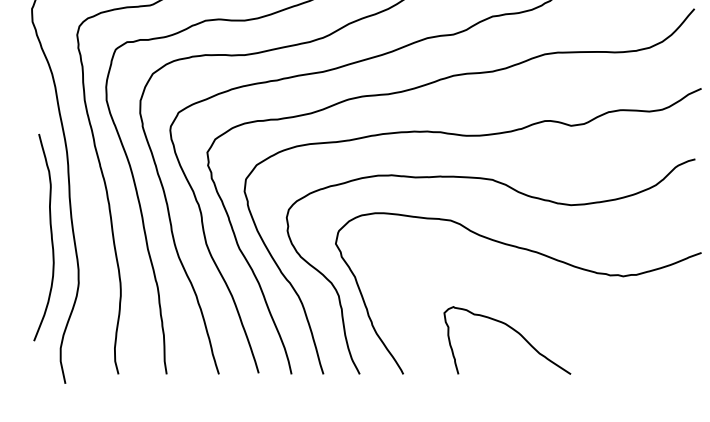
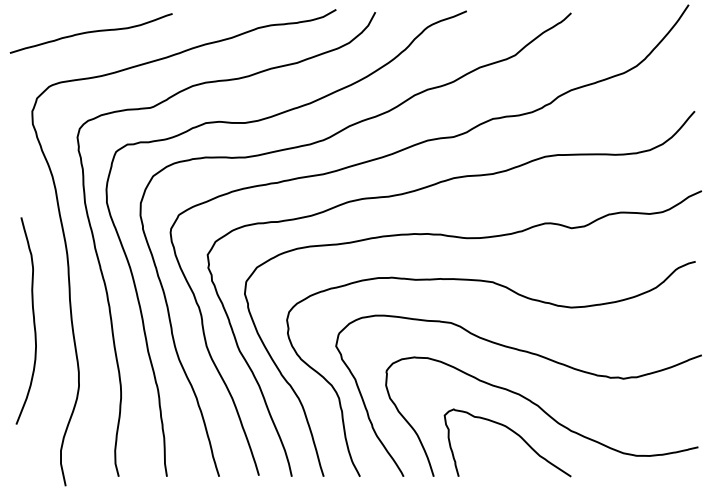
curve: (51, 237) -> (33, 320), moved
curve: (543, 310) -> (543, 412), added

